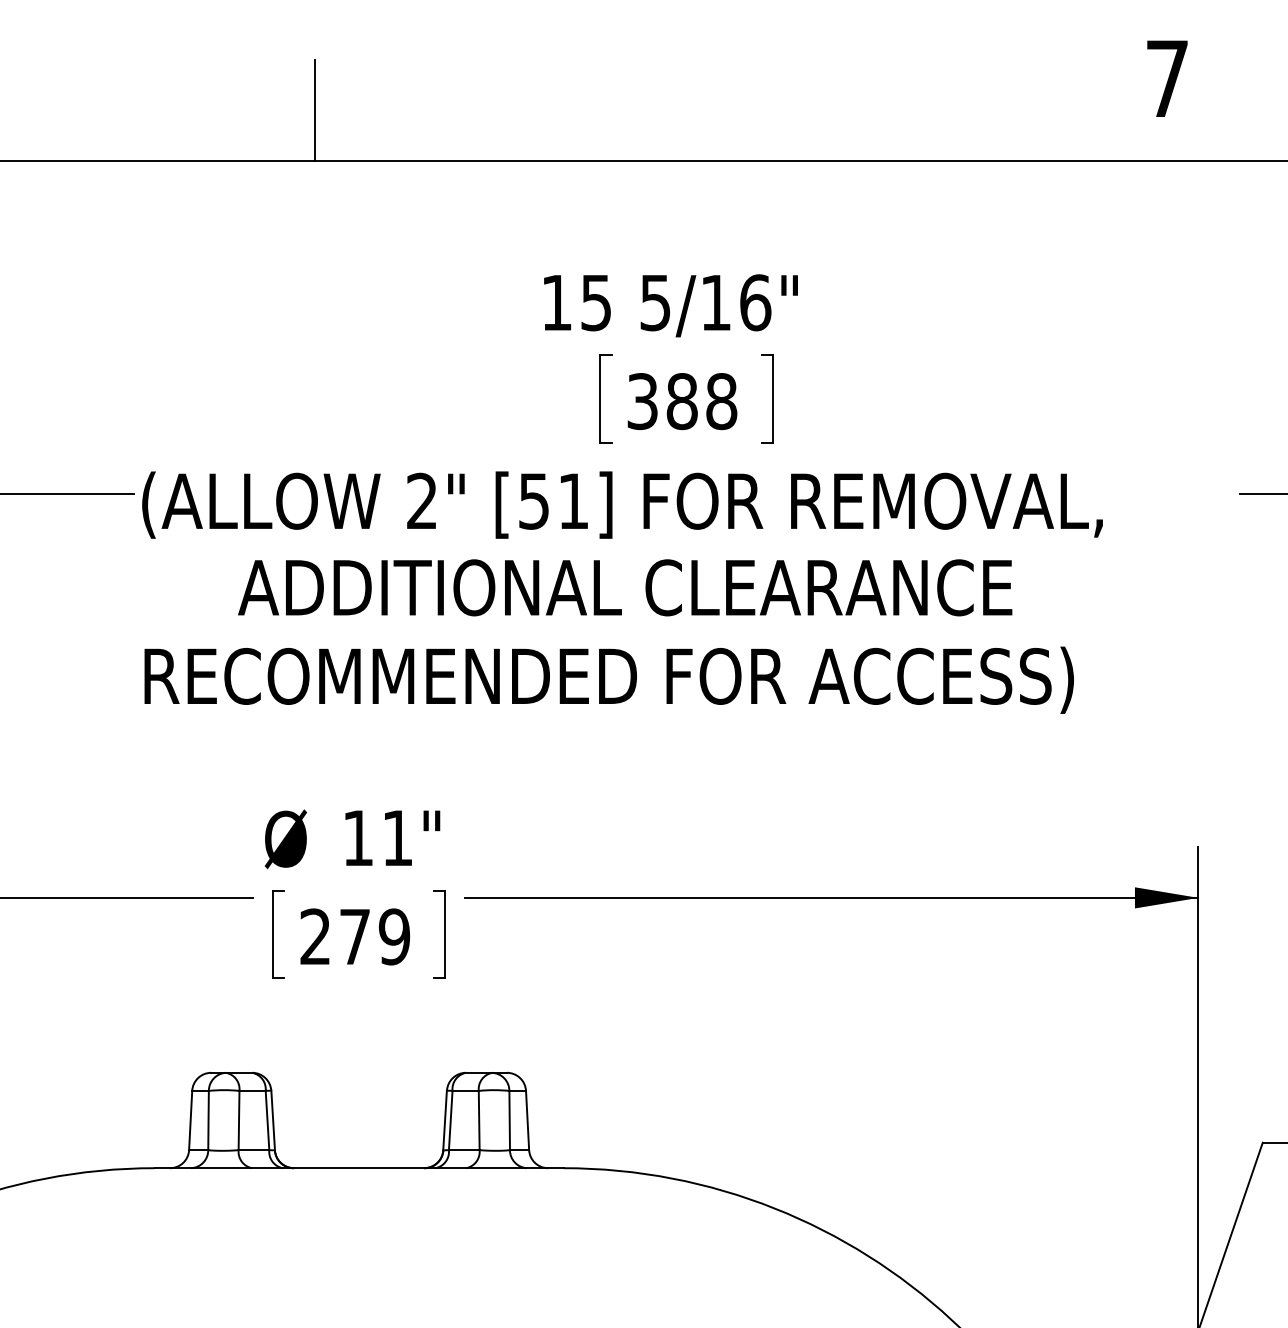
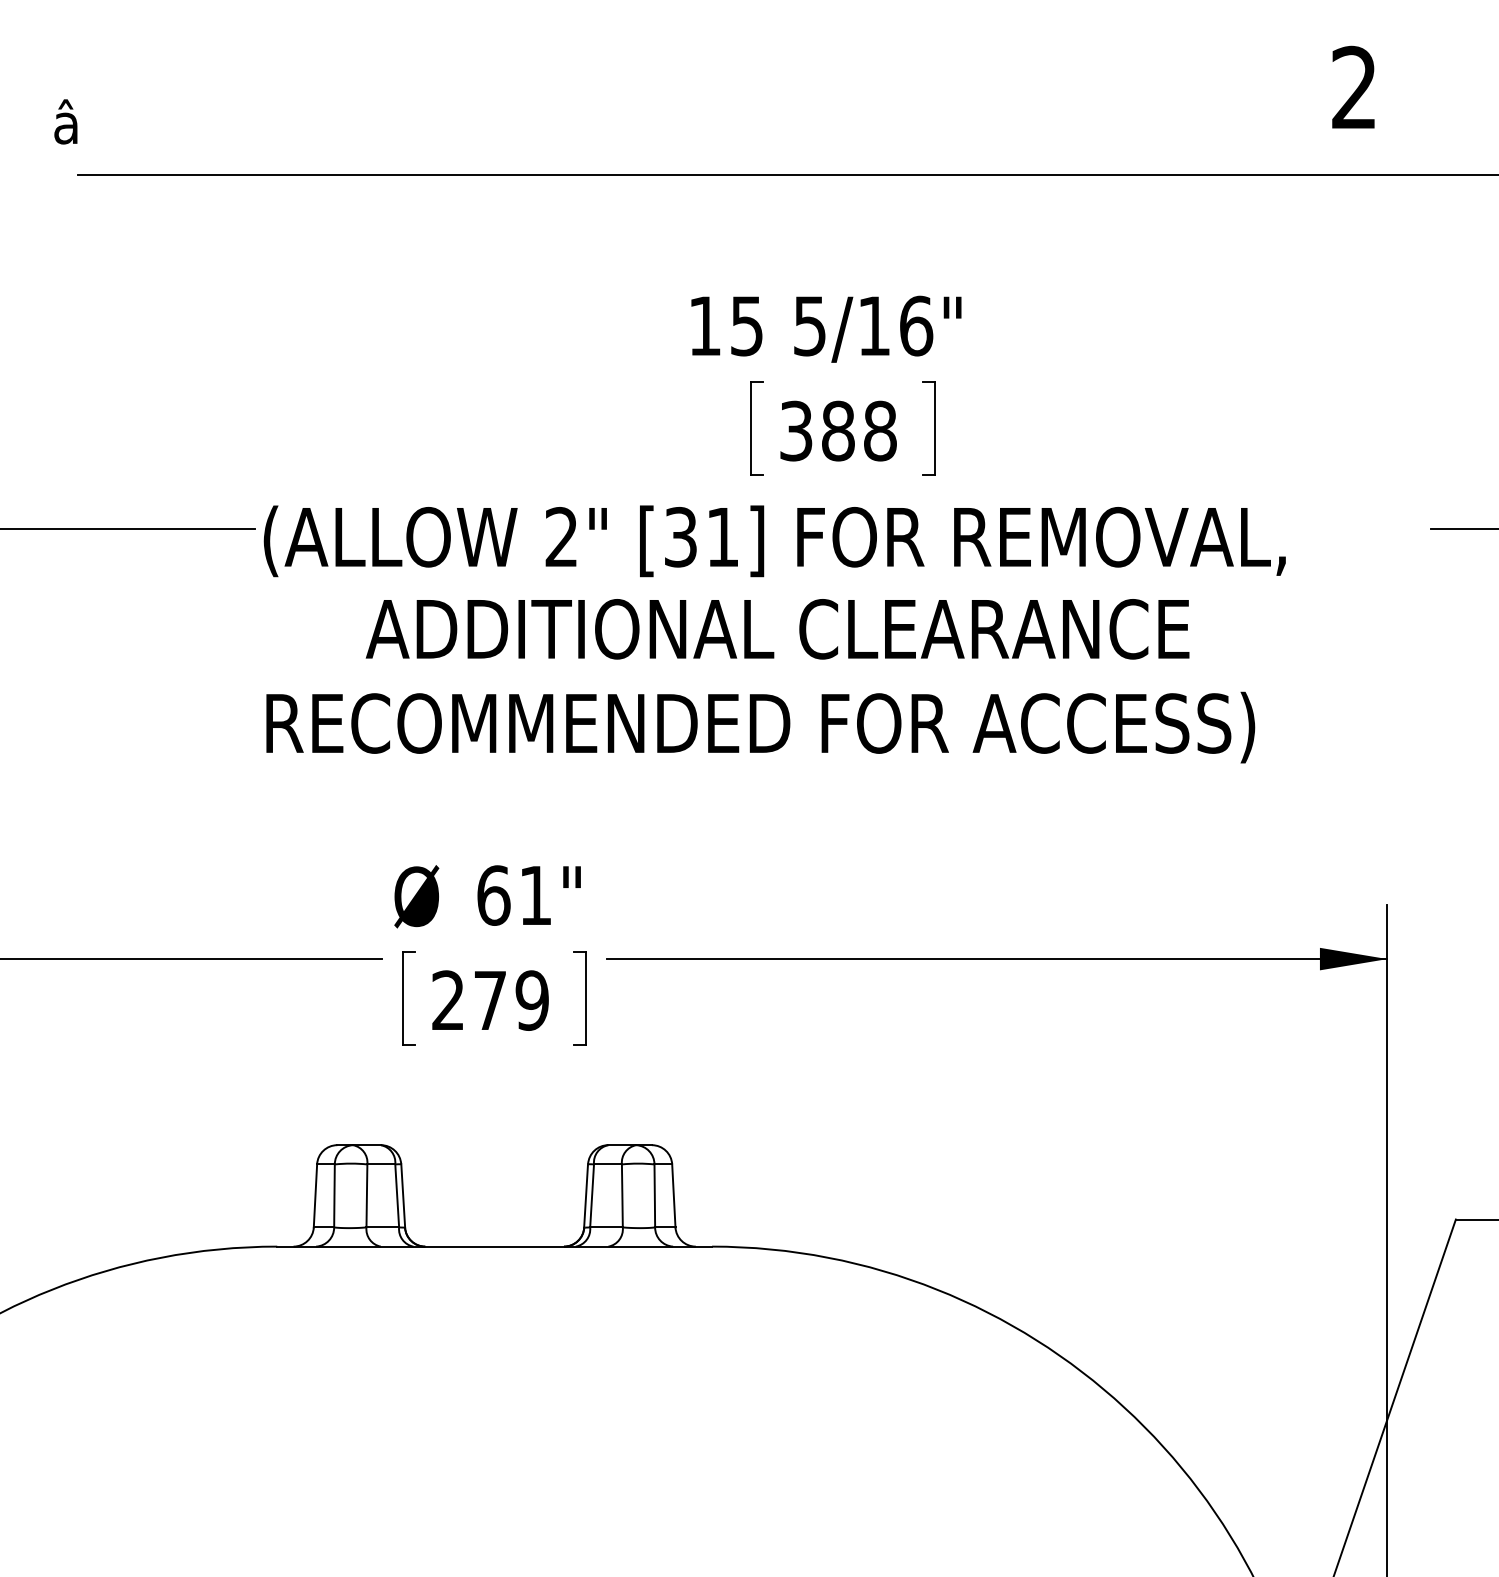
text: (1166, 77) -> (1353, 86), 7 -> 2
line: (314, 110) -> (447, 121), removed
text: (533, 500) -> (680, 536), [51] -> [31]
text: (358, 838) -> (493, 895), 11" -> 61"

